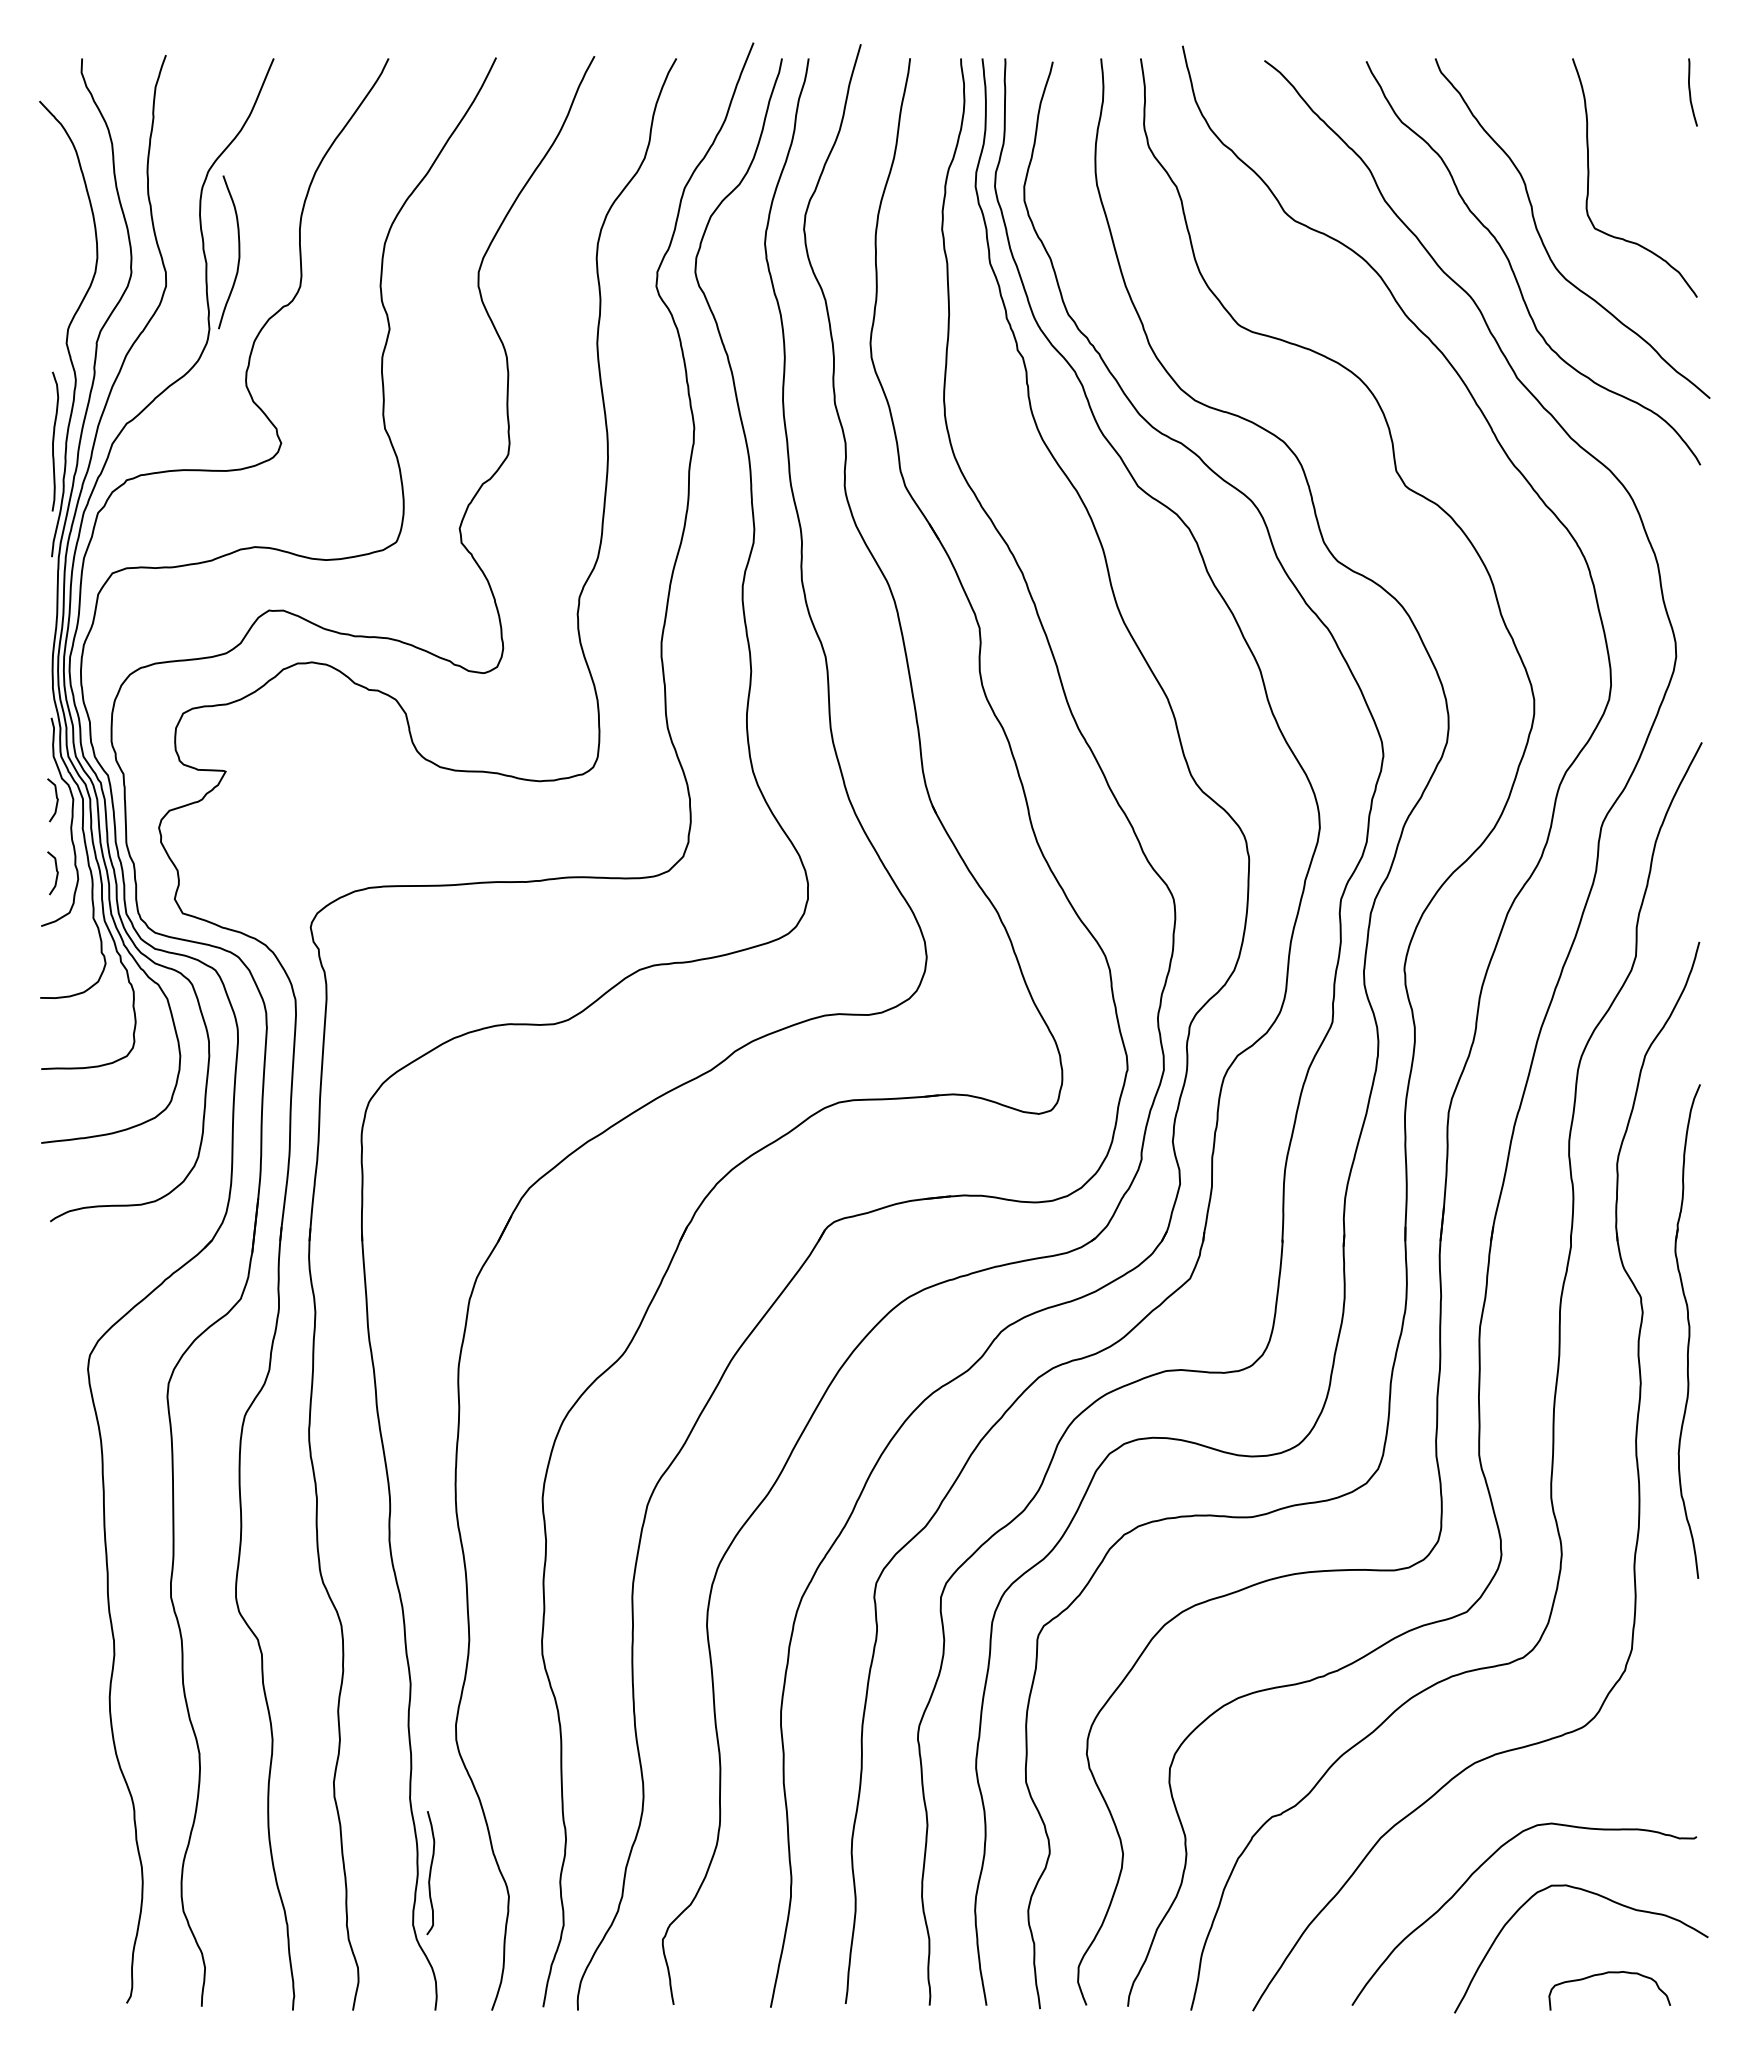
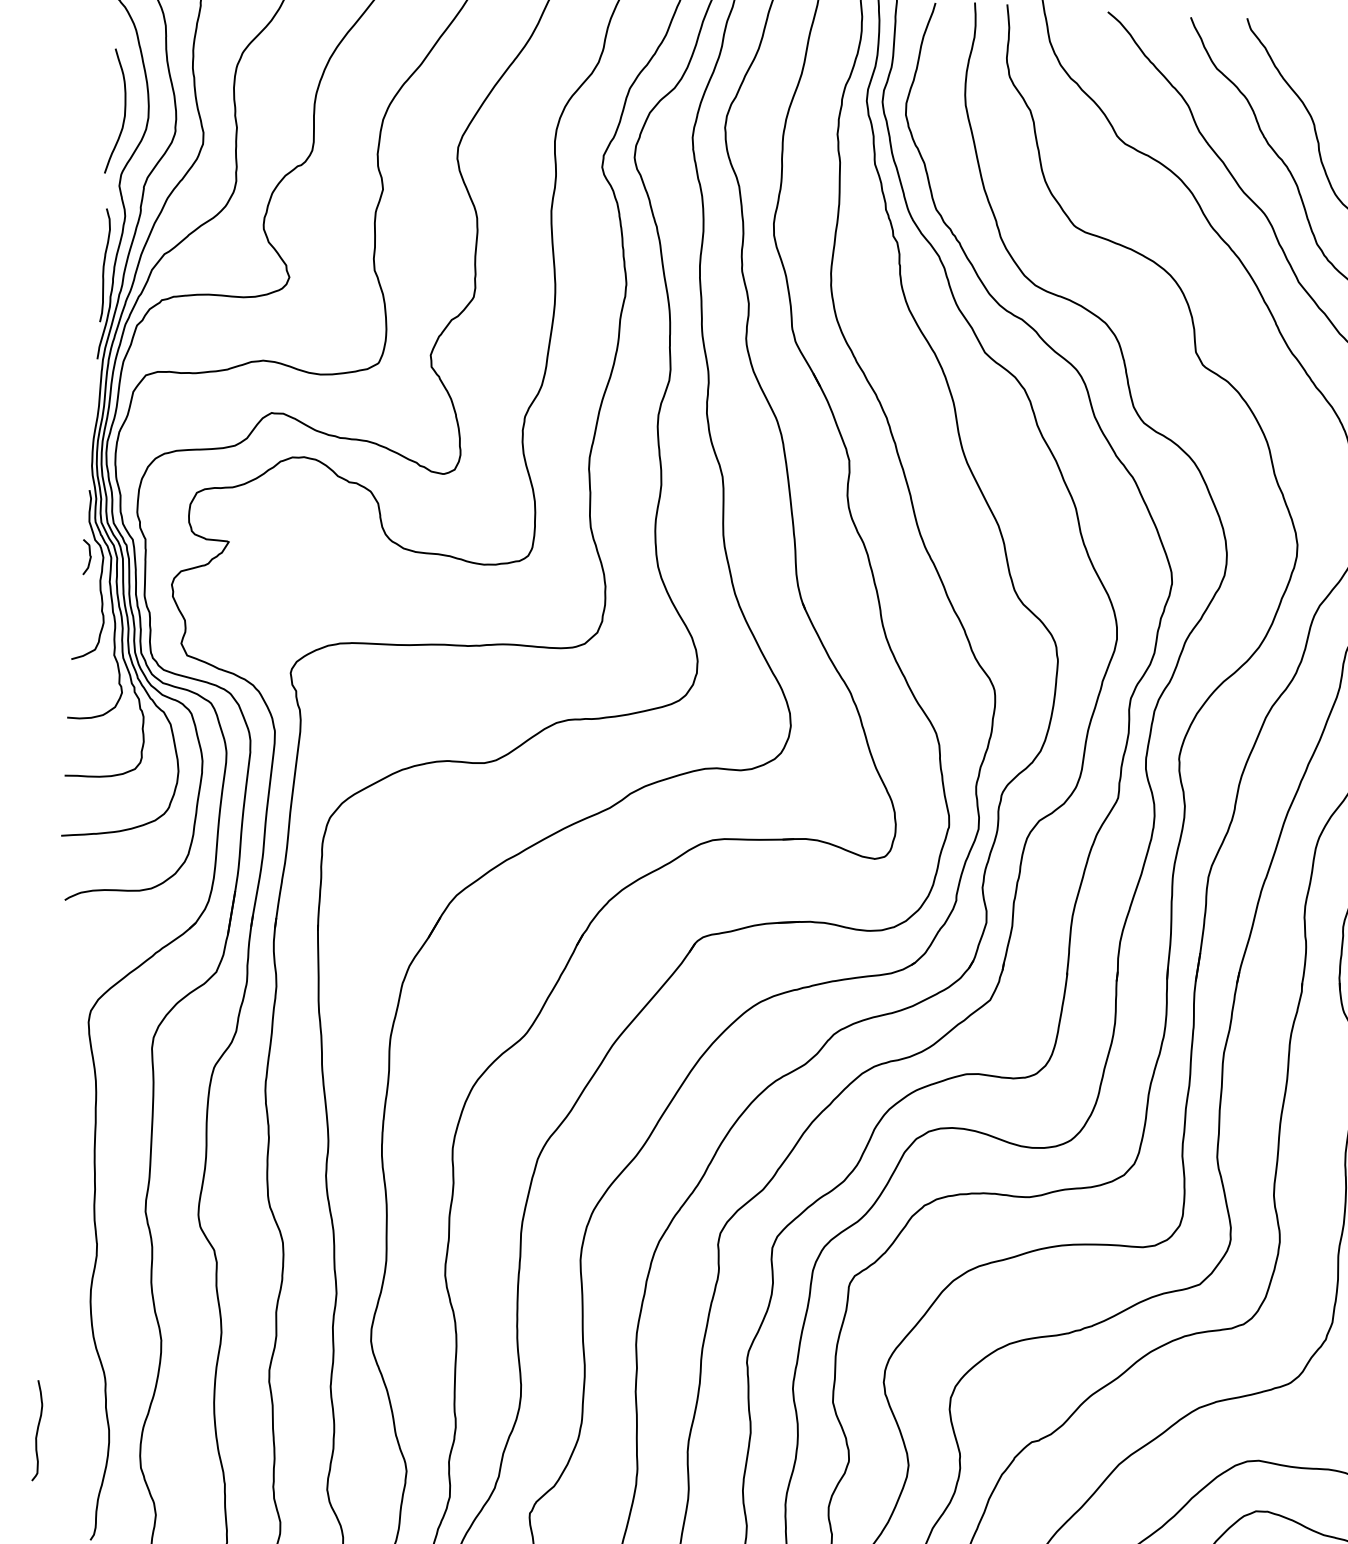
curve: (238, 252) -> (124, 112), moved
curve: (56, 873) -> (86, 617), removed
curve: (430, 1873) -> (37, 1431), moved

